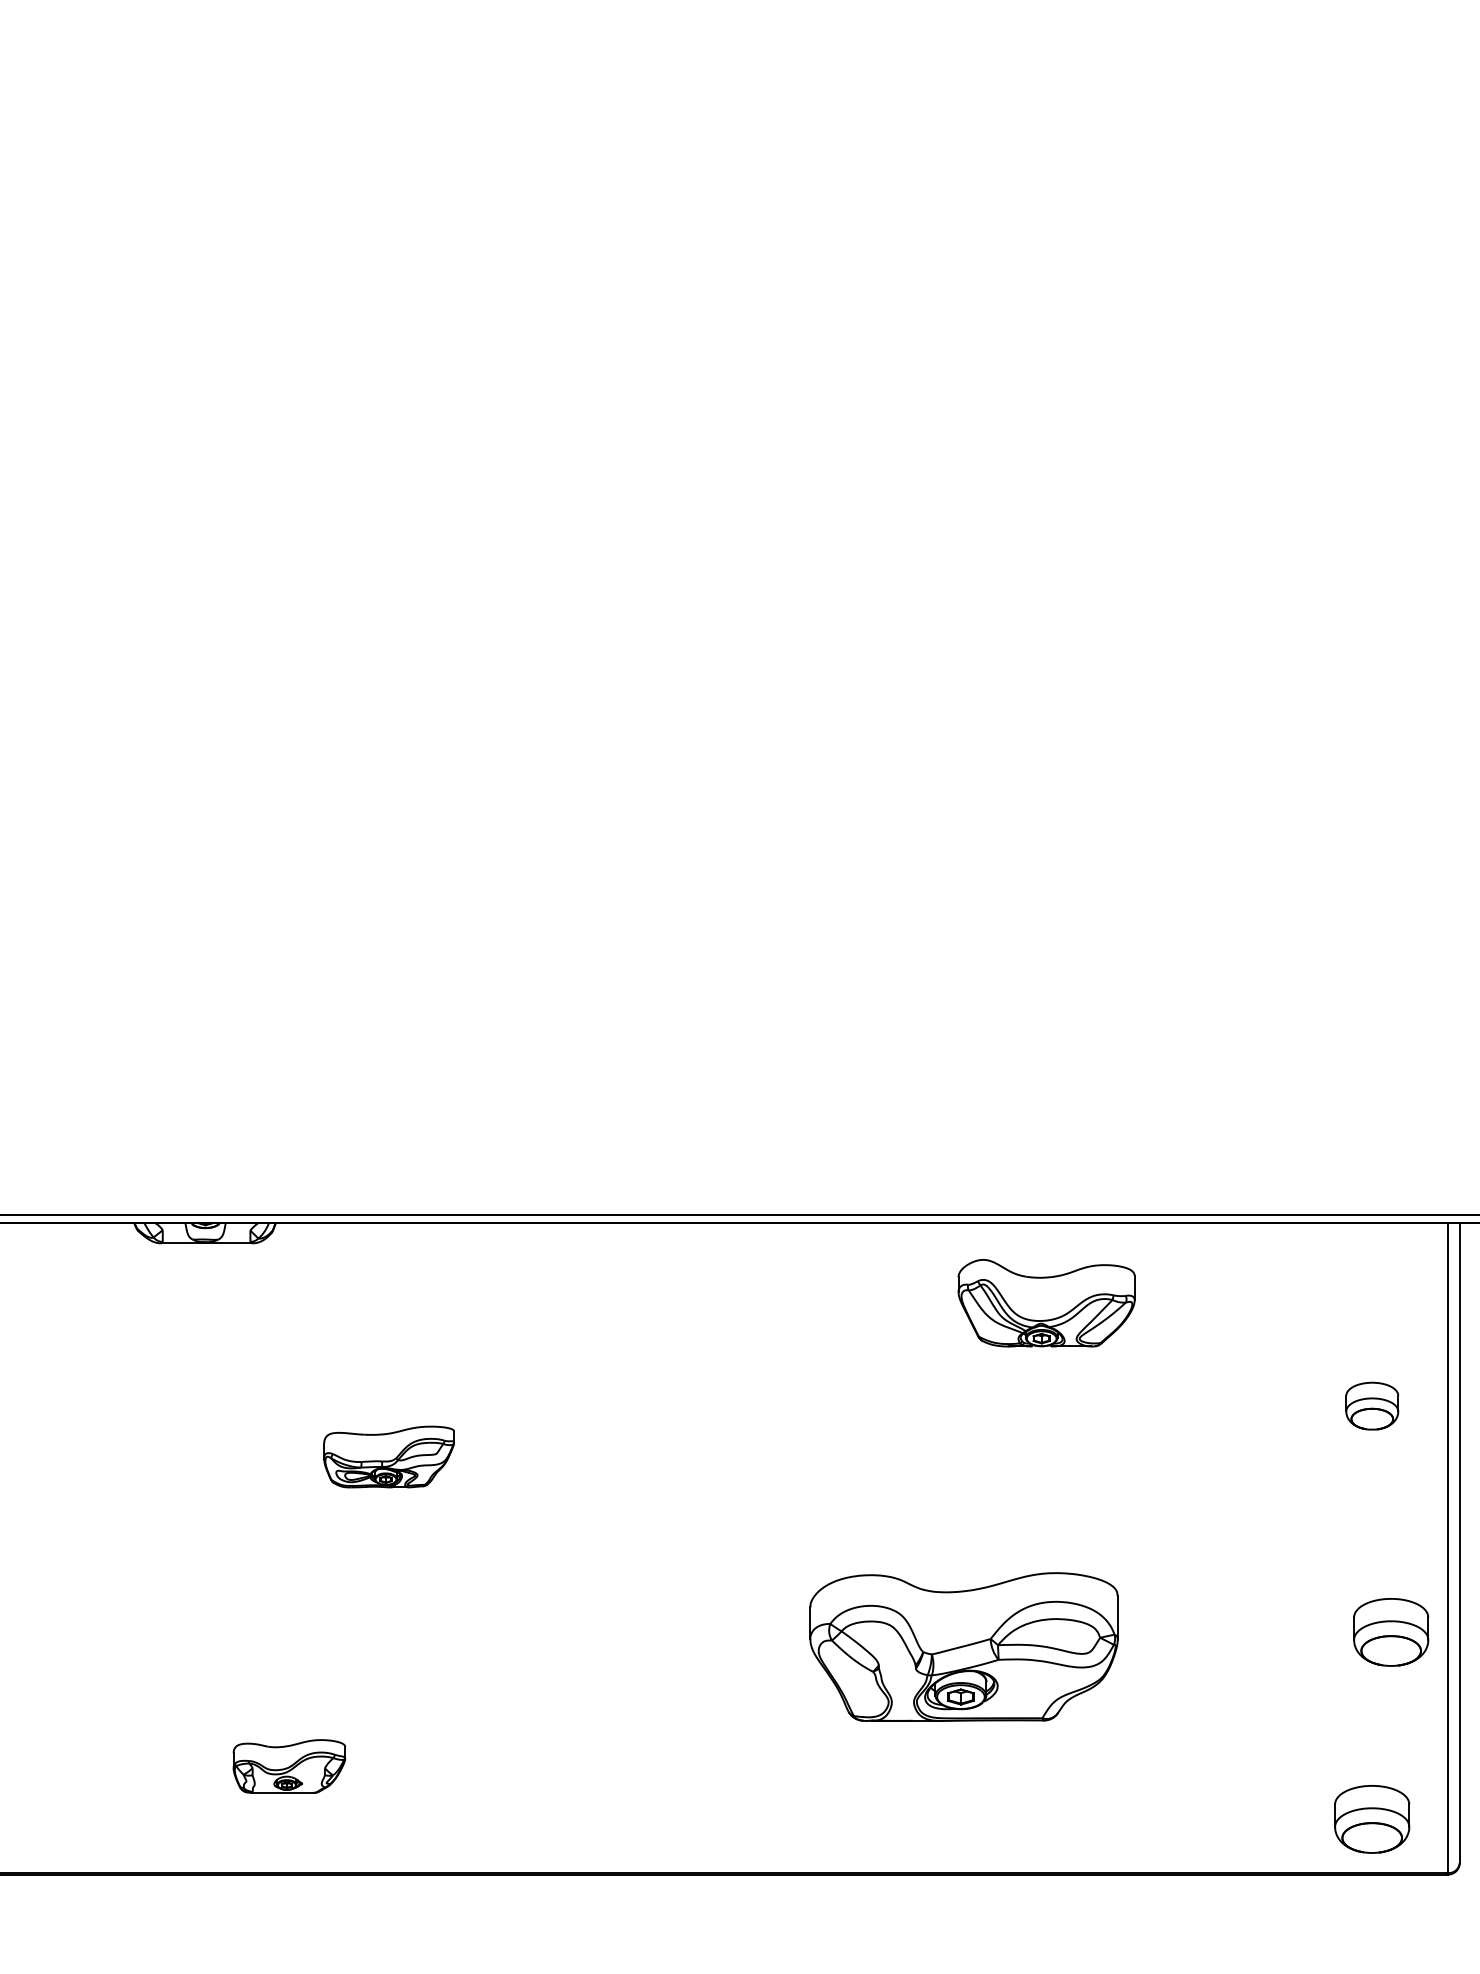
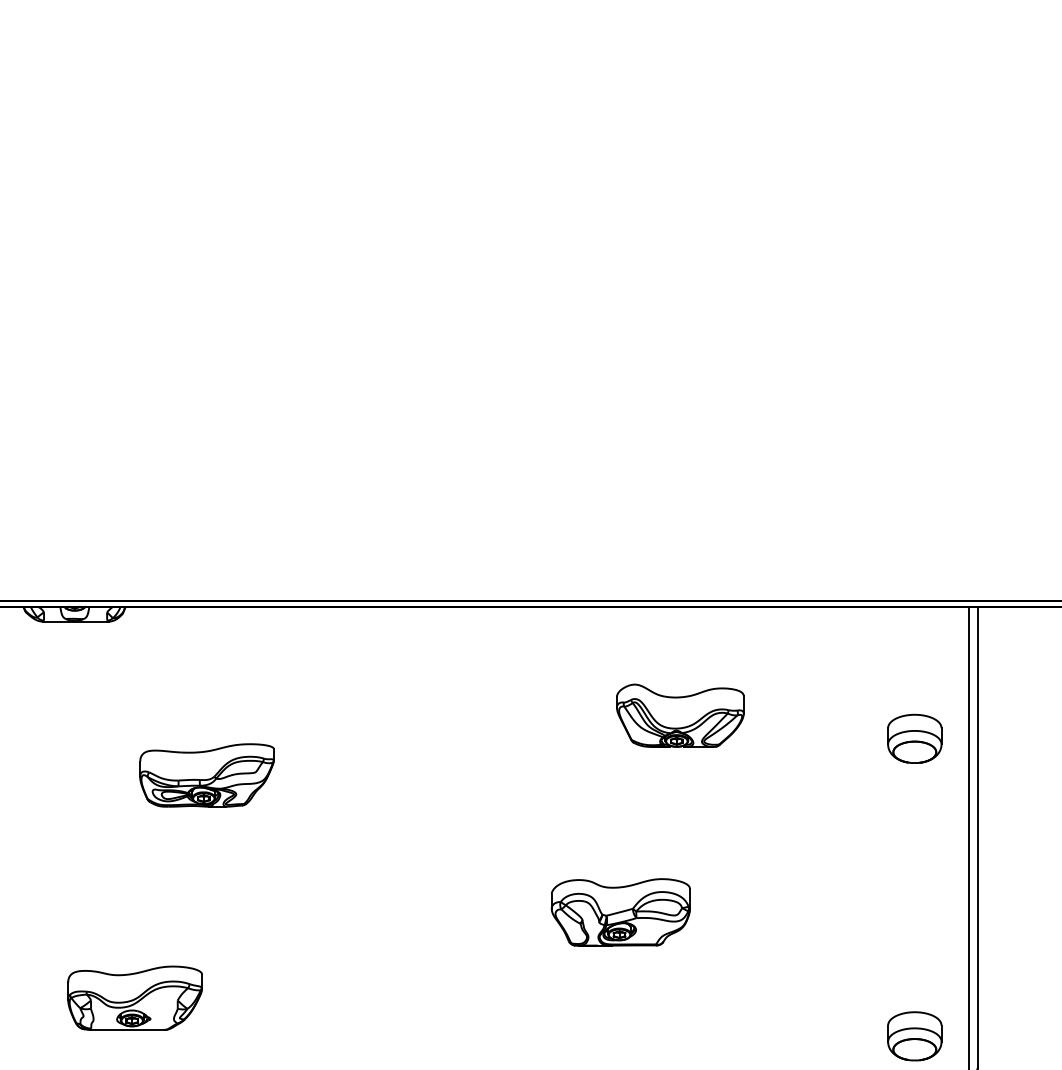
part: (1046, 1303) -> (680, 716), moved
part: (1372, 1405) -> (915, 738), size x1.43
part: (388, 1456) -> (206, 775), size x1.43
part: (1391, 1632) -> (928, 901), removed
part: (963, 1647) -> (620, 912), size x0.62
part: (289, 1766) -> (135, 998), size x1.67

